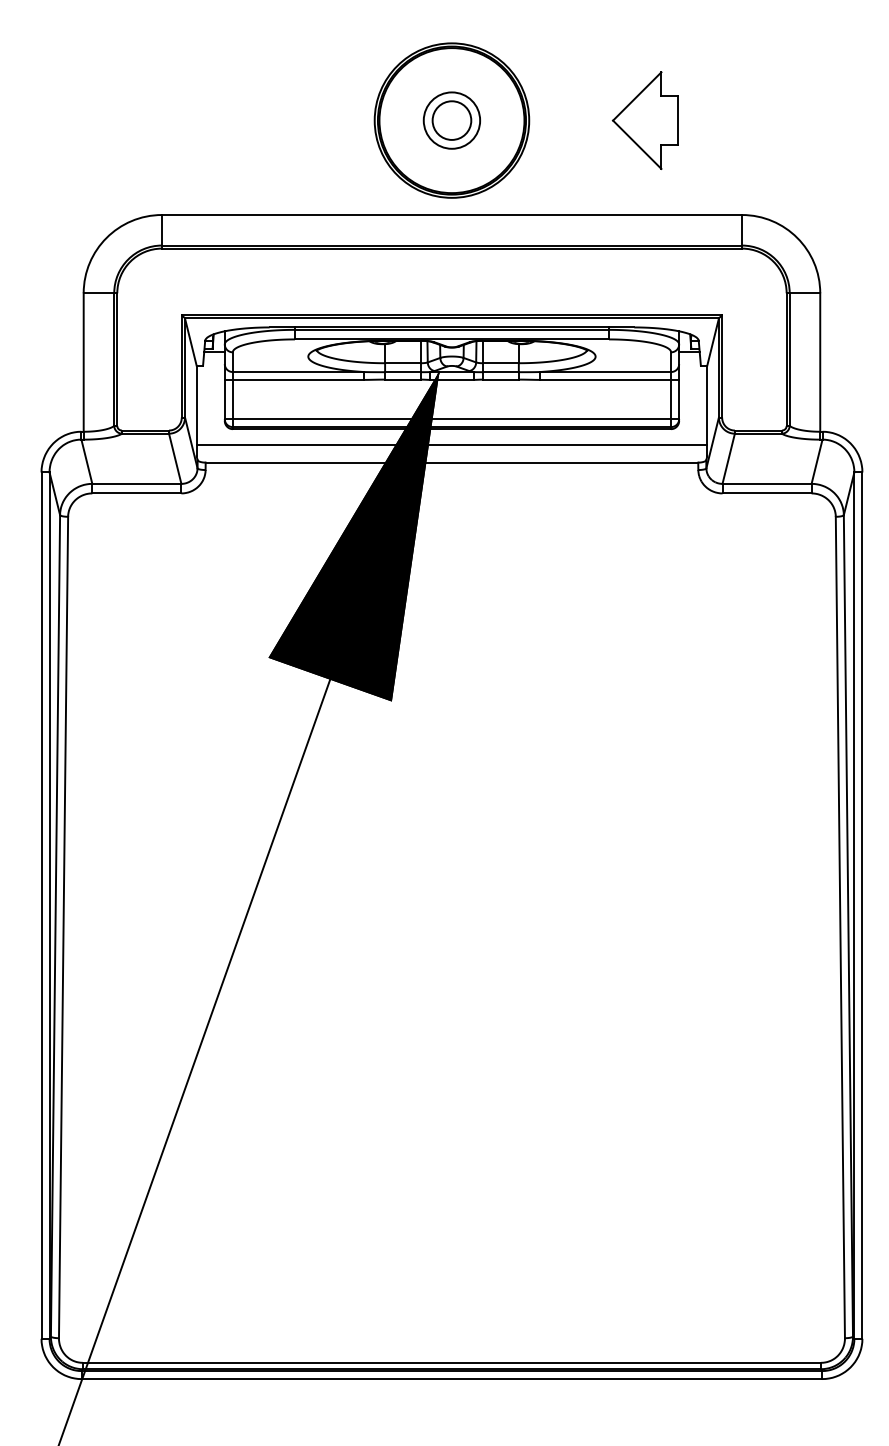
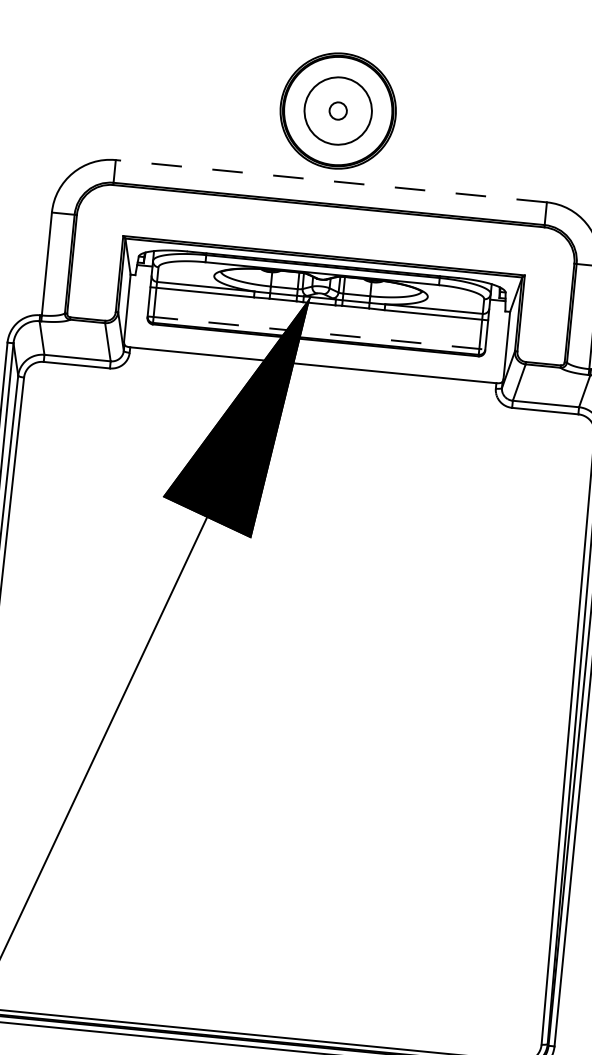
circle: (451, 120) -> (337, 110), size x0.6
circle: (451, 120) -> (337, 110), size x1.6
part: (644, 120) -> (481, 125), removed
line: (451, 215) -> (330, 181), solid -> dashed
line: (452, 419) -> (316, 333), solid -> dashed
line: (451, 445) -> (314, 352), removed

